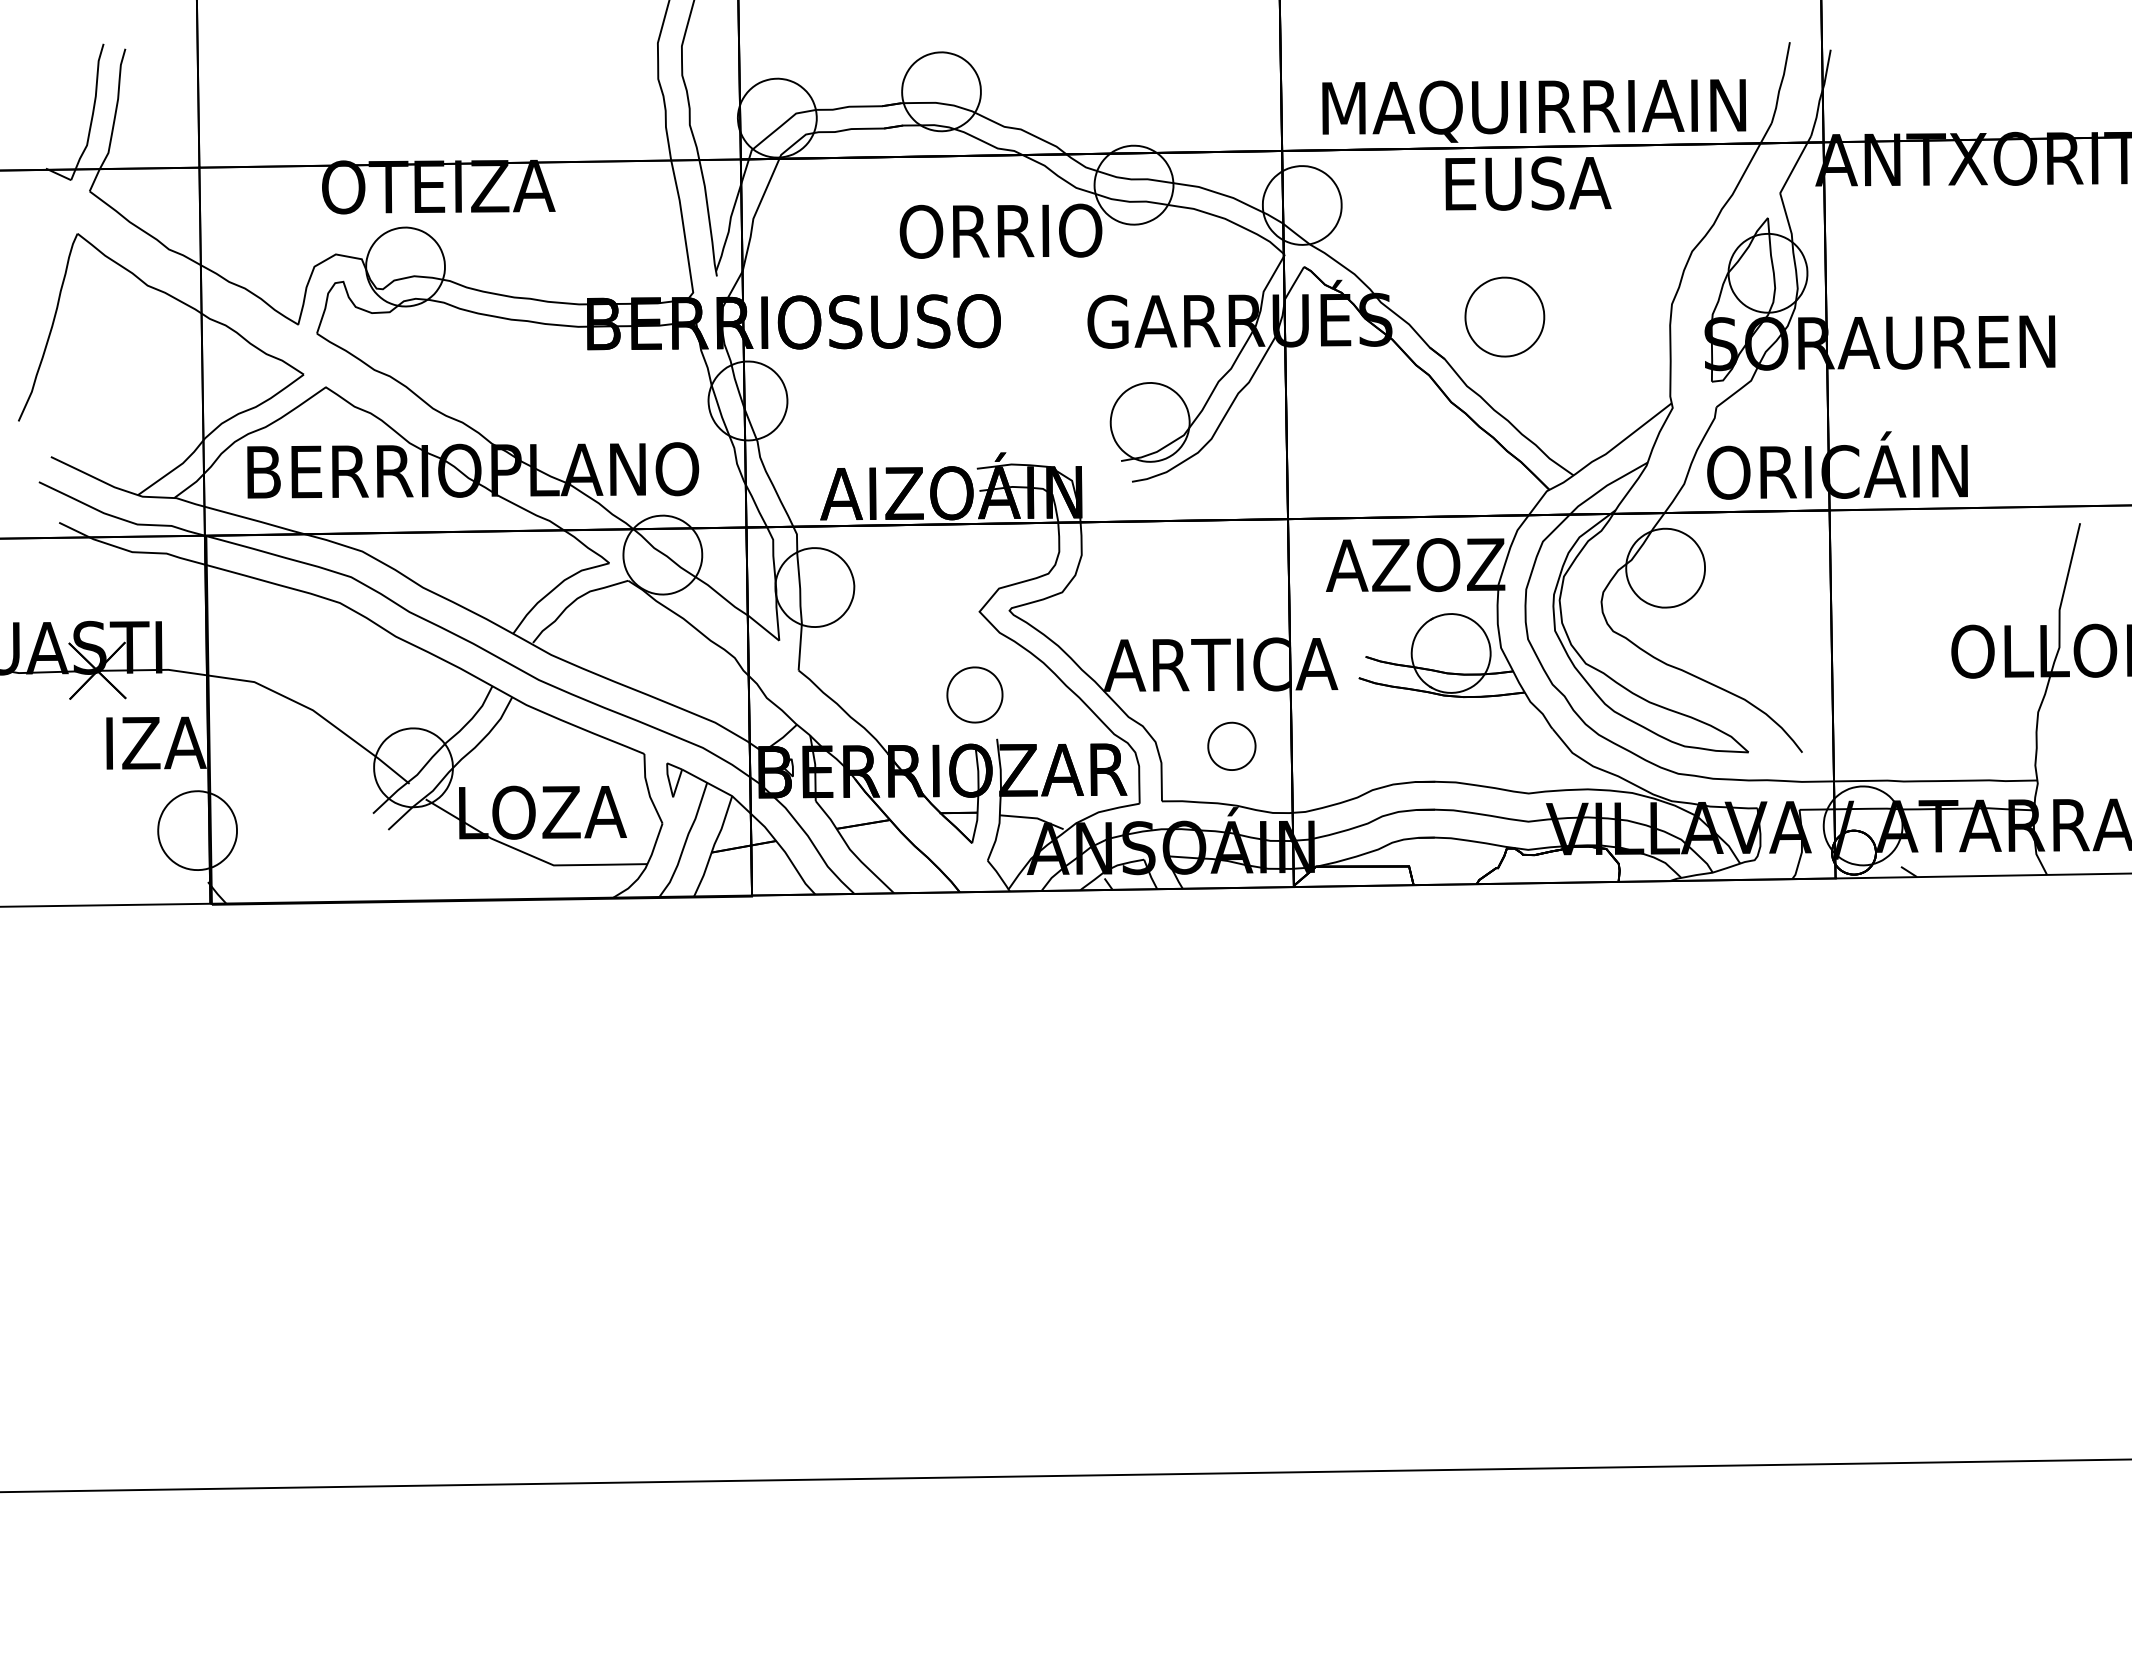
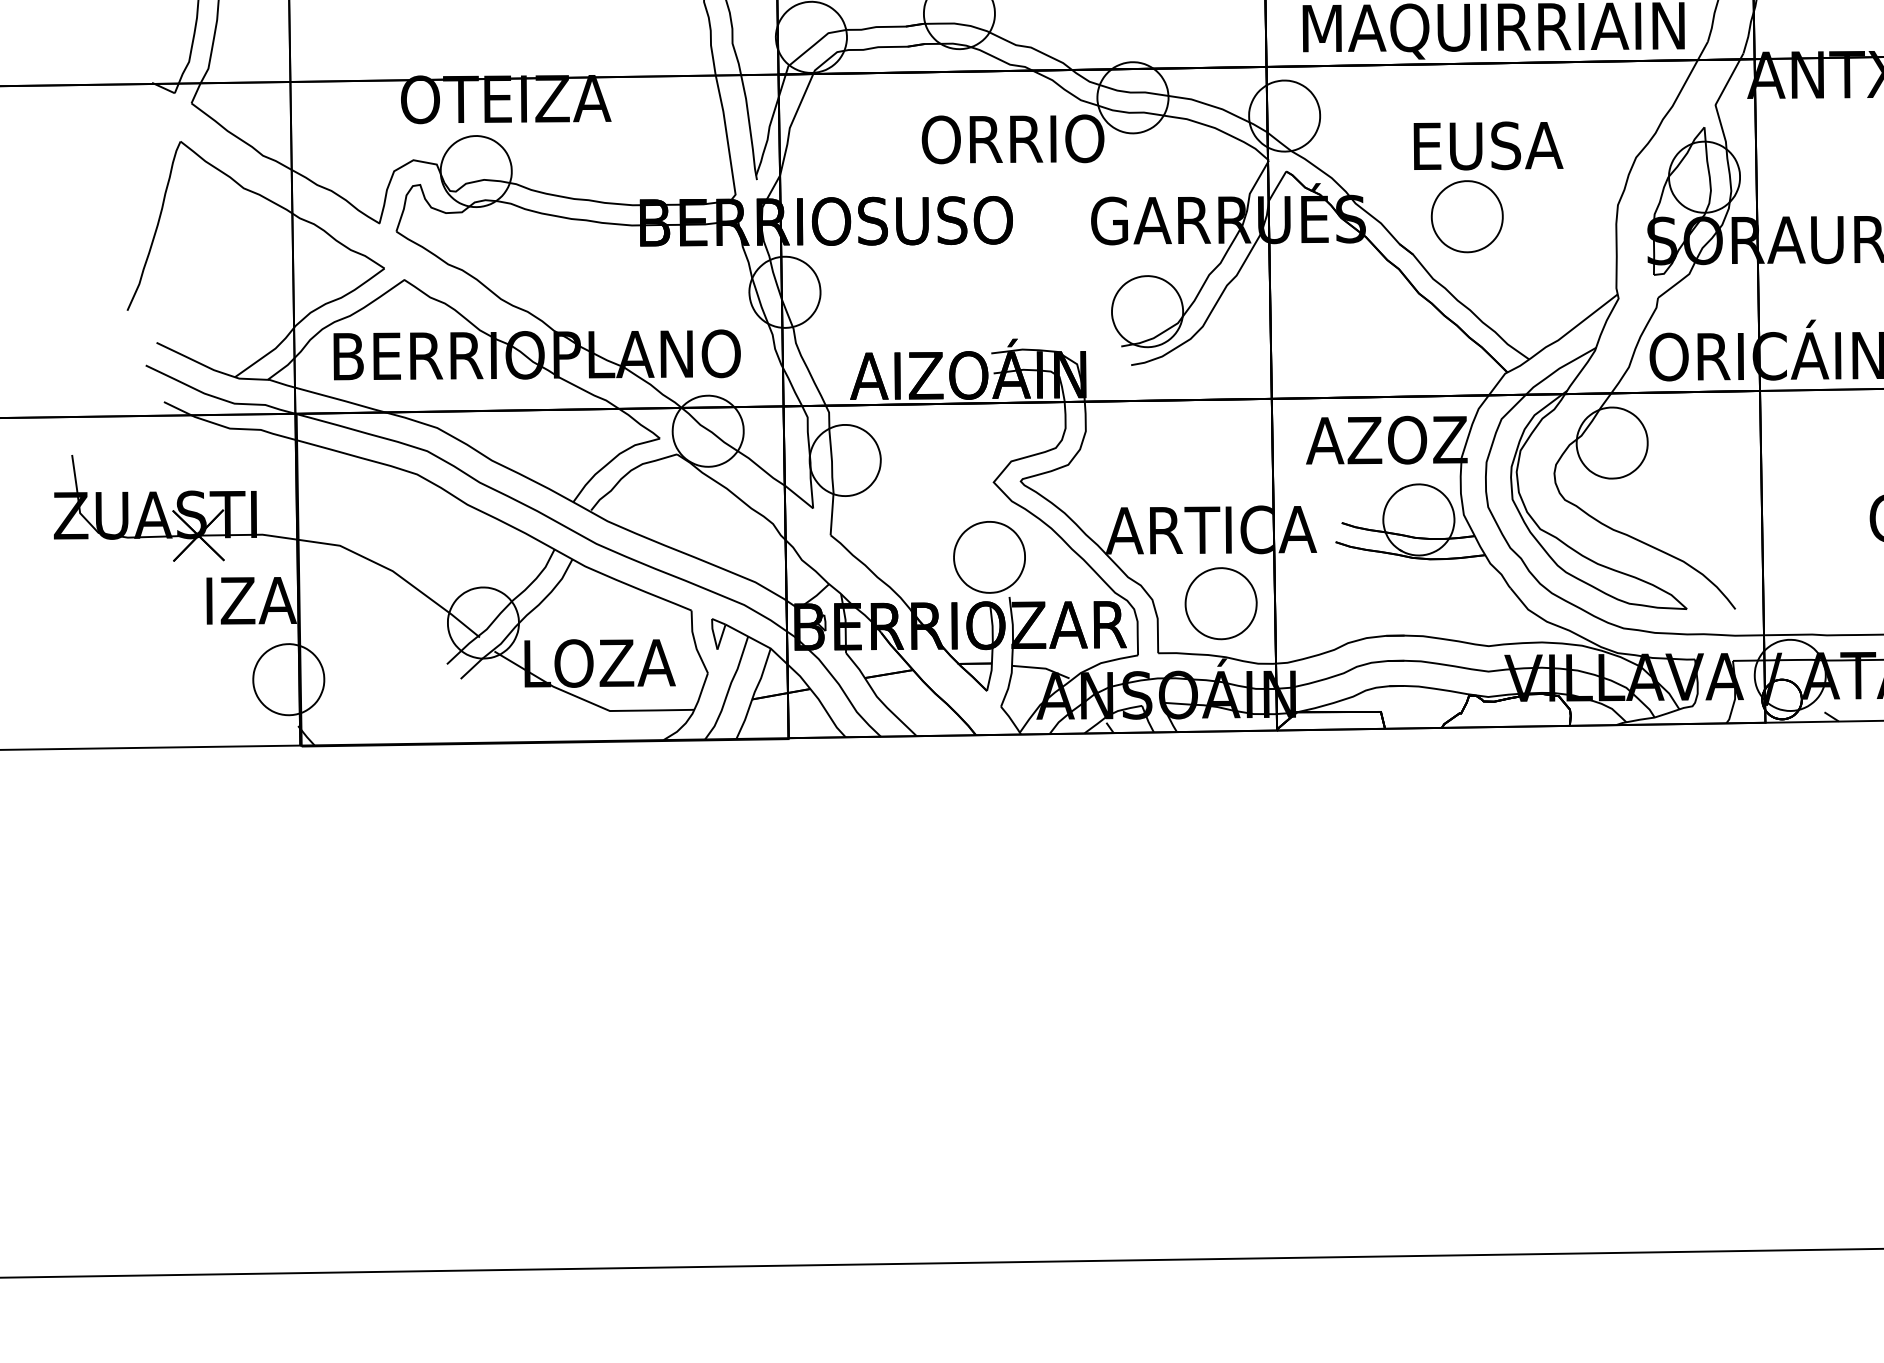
text: (1528, 183) -> (1488, 145), moved
part: (974, 694) -> (989, 556), size x1.43
part: (1231, 746) -> (1220, 603), size x1.67

